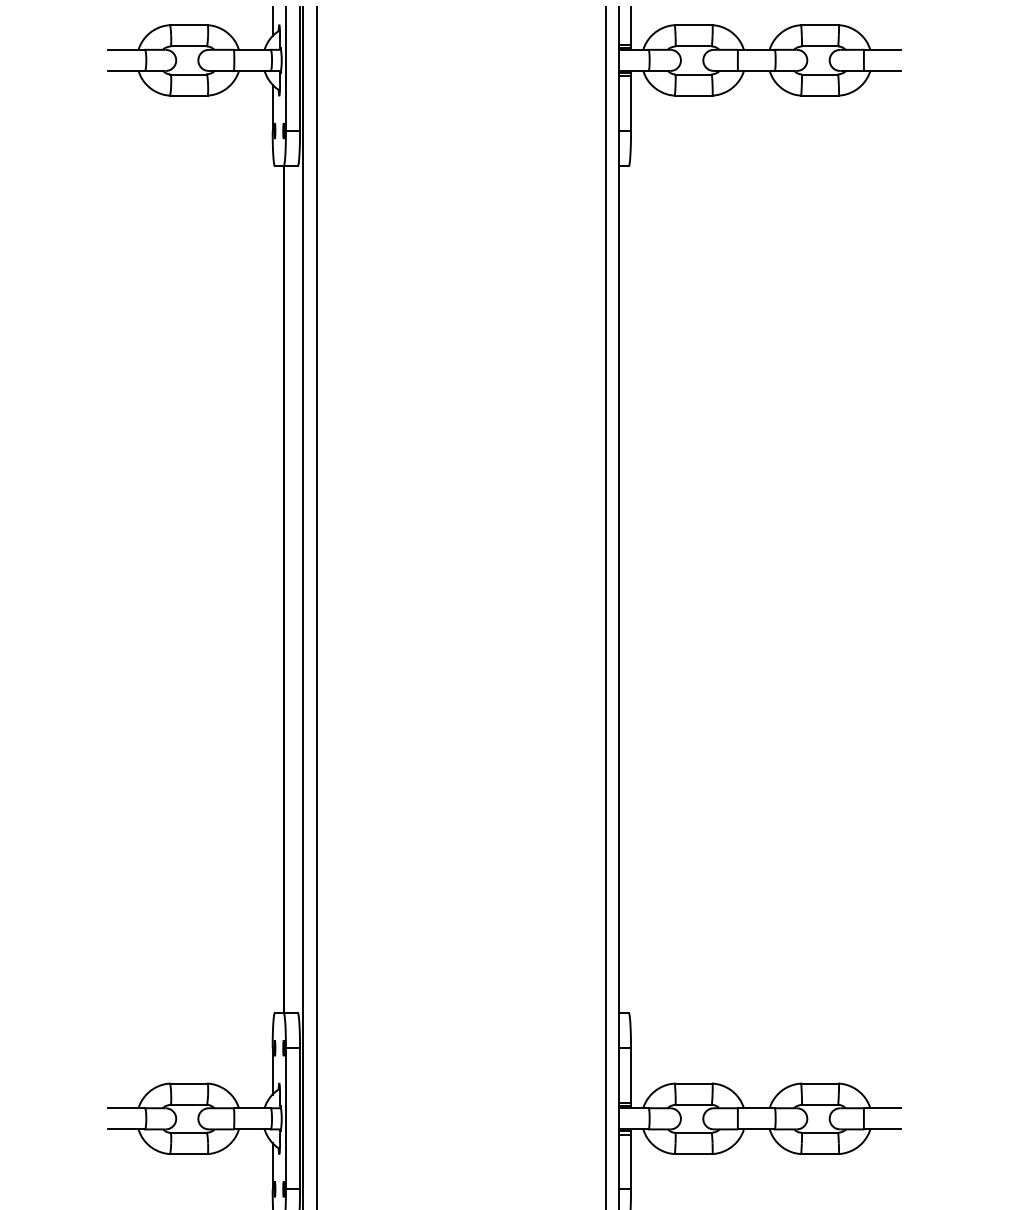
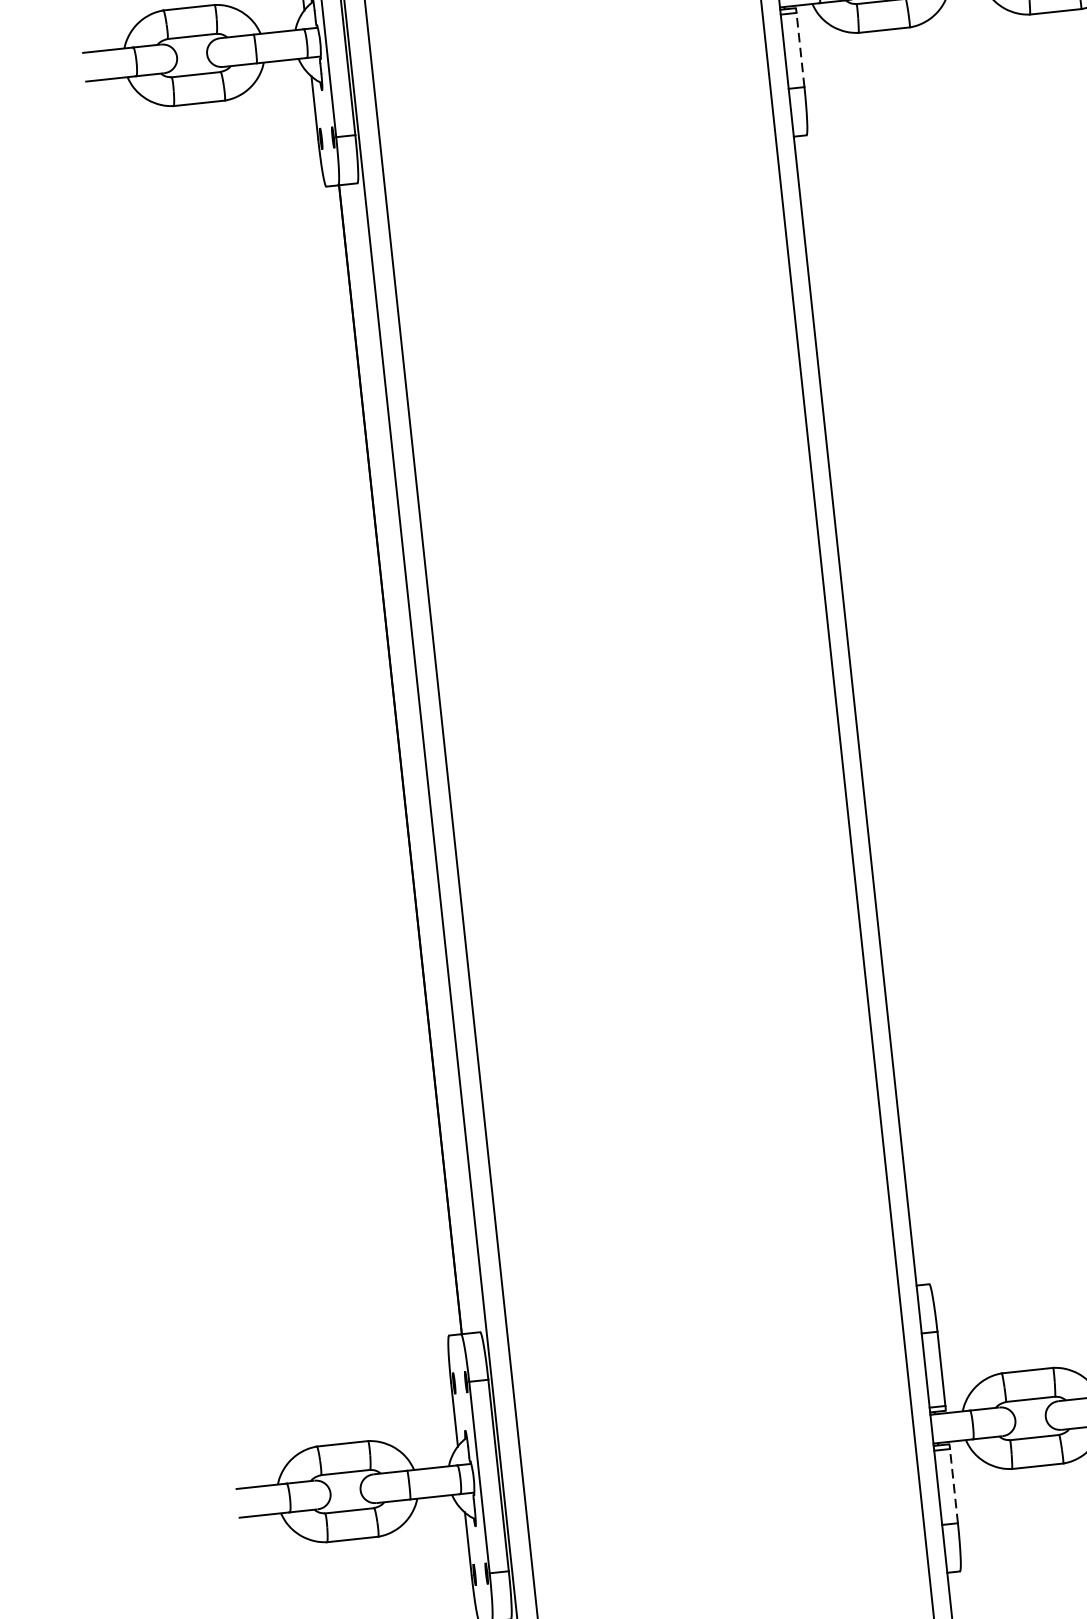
line: (631, 103) -> (801, 49), solid -> dashed
line: (631, 1161) -> (954, 1485), solid -> dashed

